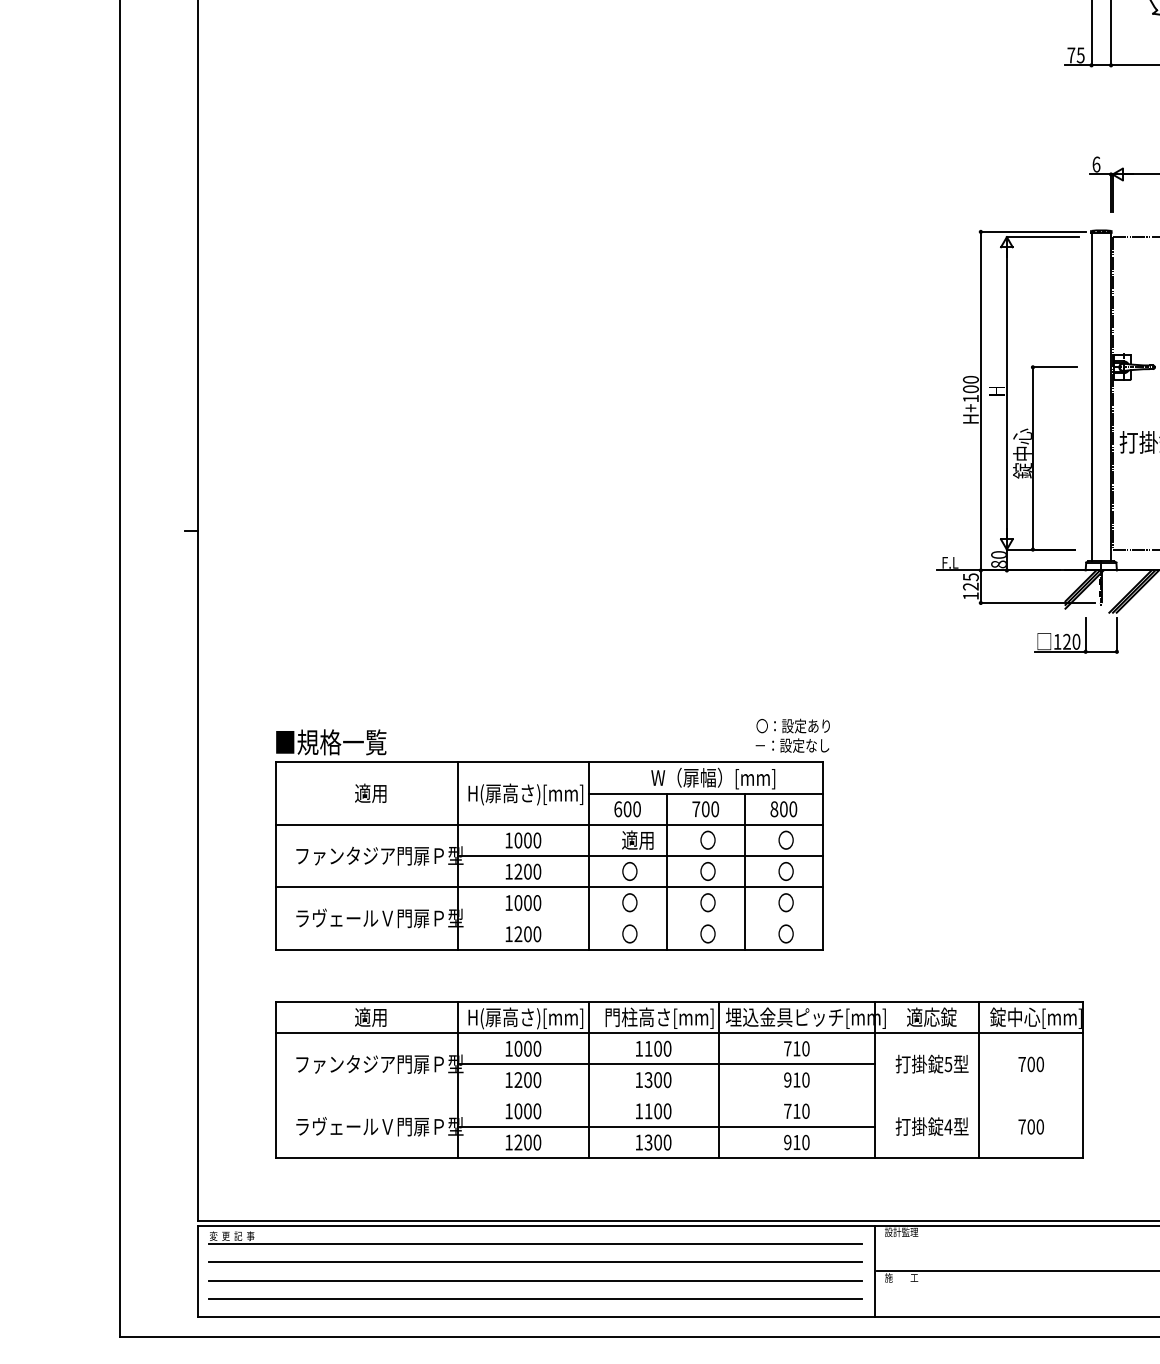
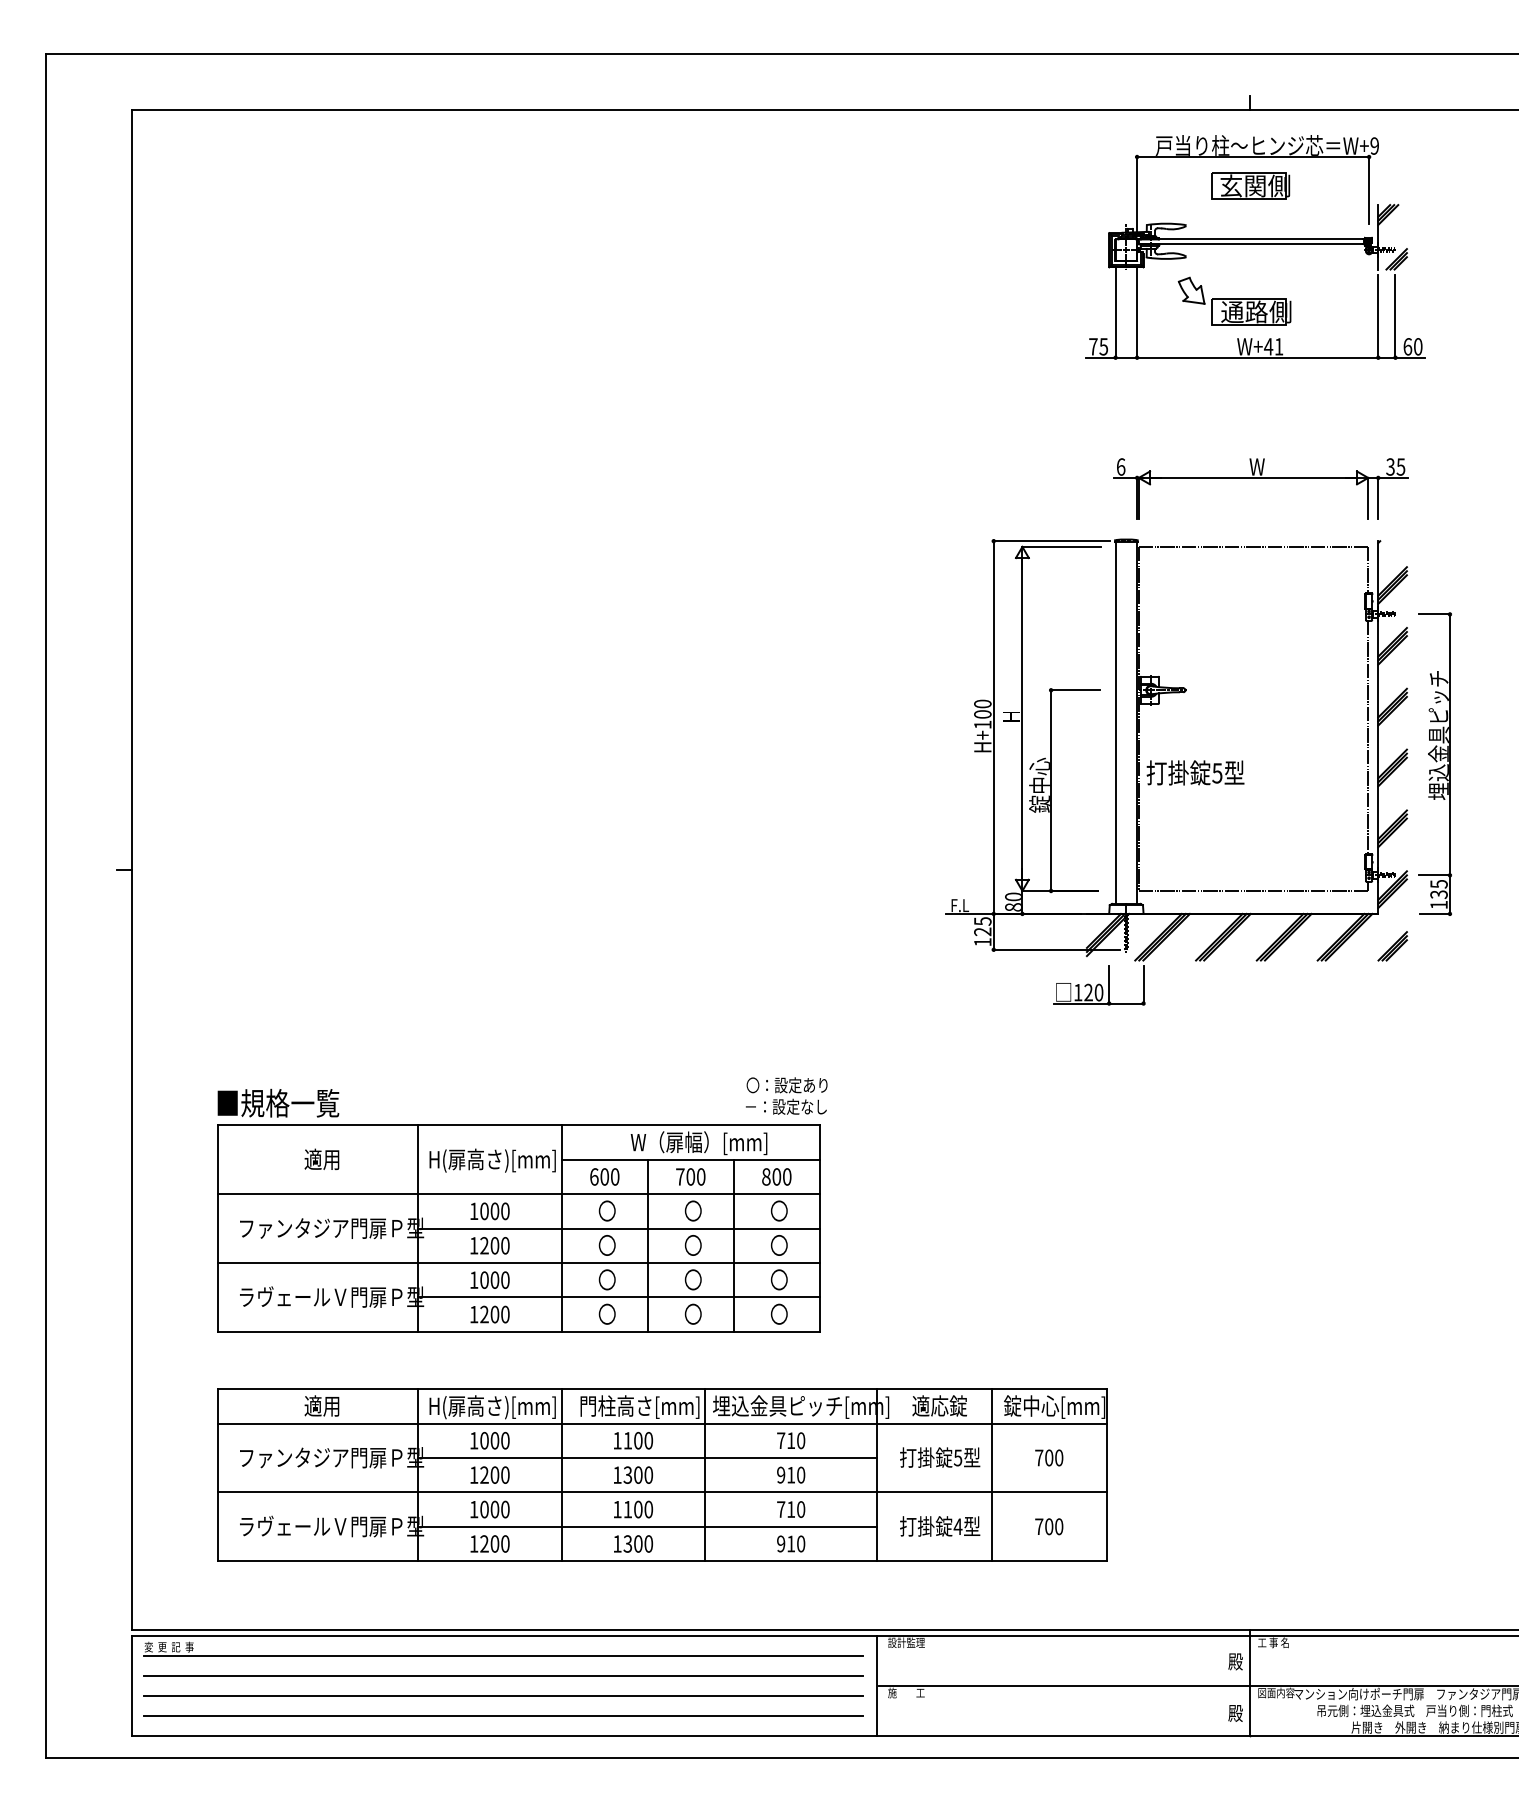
text: (637, 839) -> (615, 1210), 適用 -> 〇
line: (640, 918) -> (618, 1297), added
line: (679, 1095) -> (661, 1492), added

